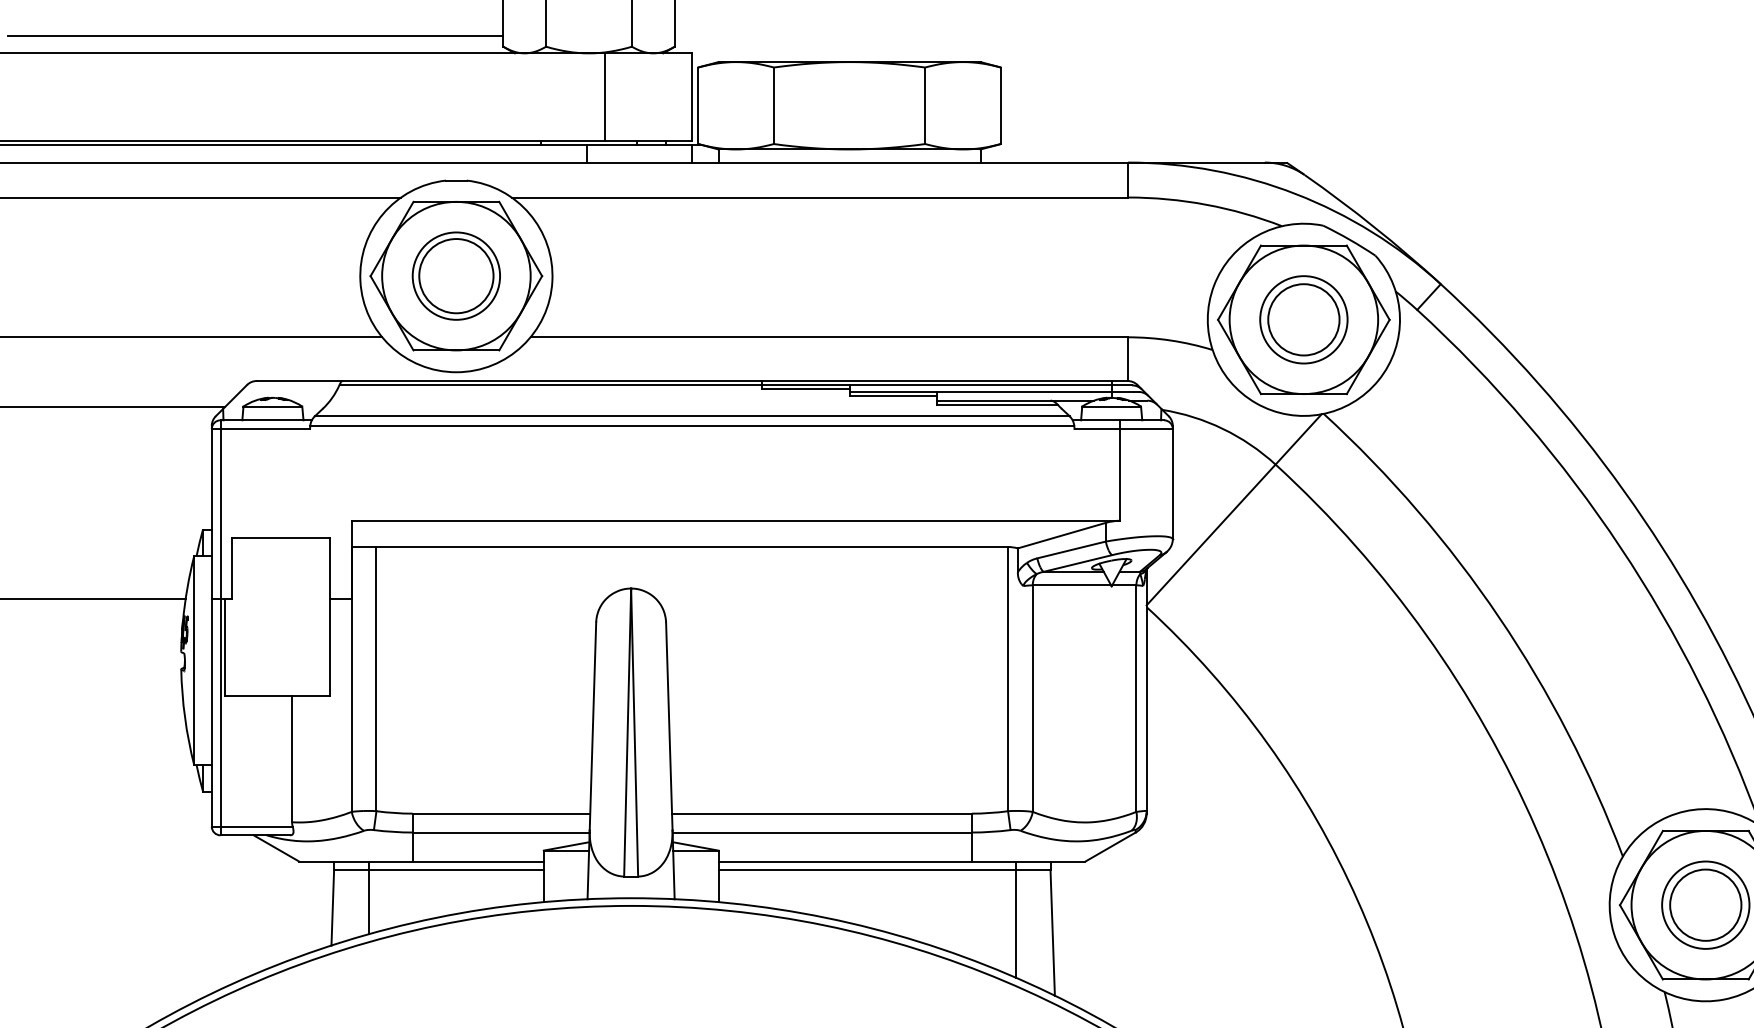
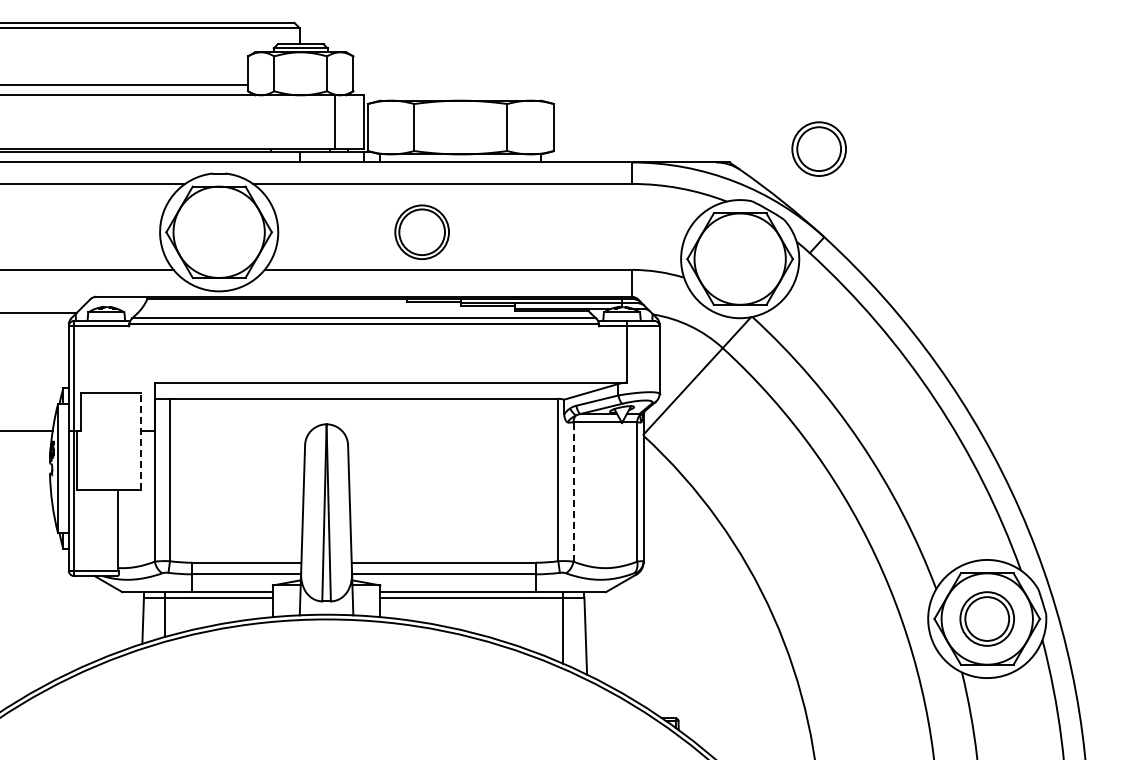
line: (604, 97) -> (335, 122), moved
part: (455, 274) -> (421, 231), moved
part: (1302, 318) -> (818, 148), moved
line: (330, 616) -> (141, 441), solid -> dashed
line: (1032, 699) -> (573, 492), solid -> dashed

